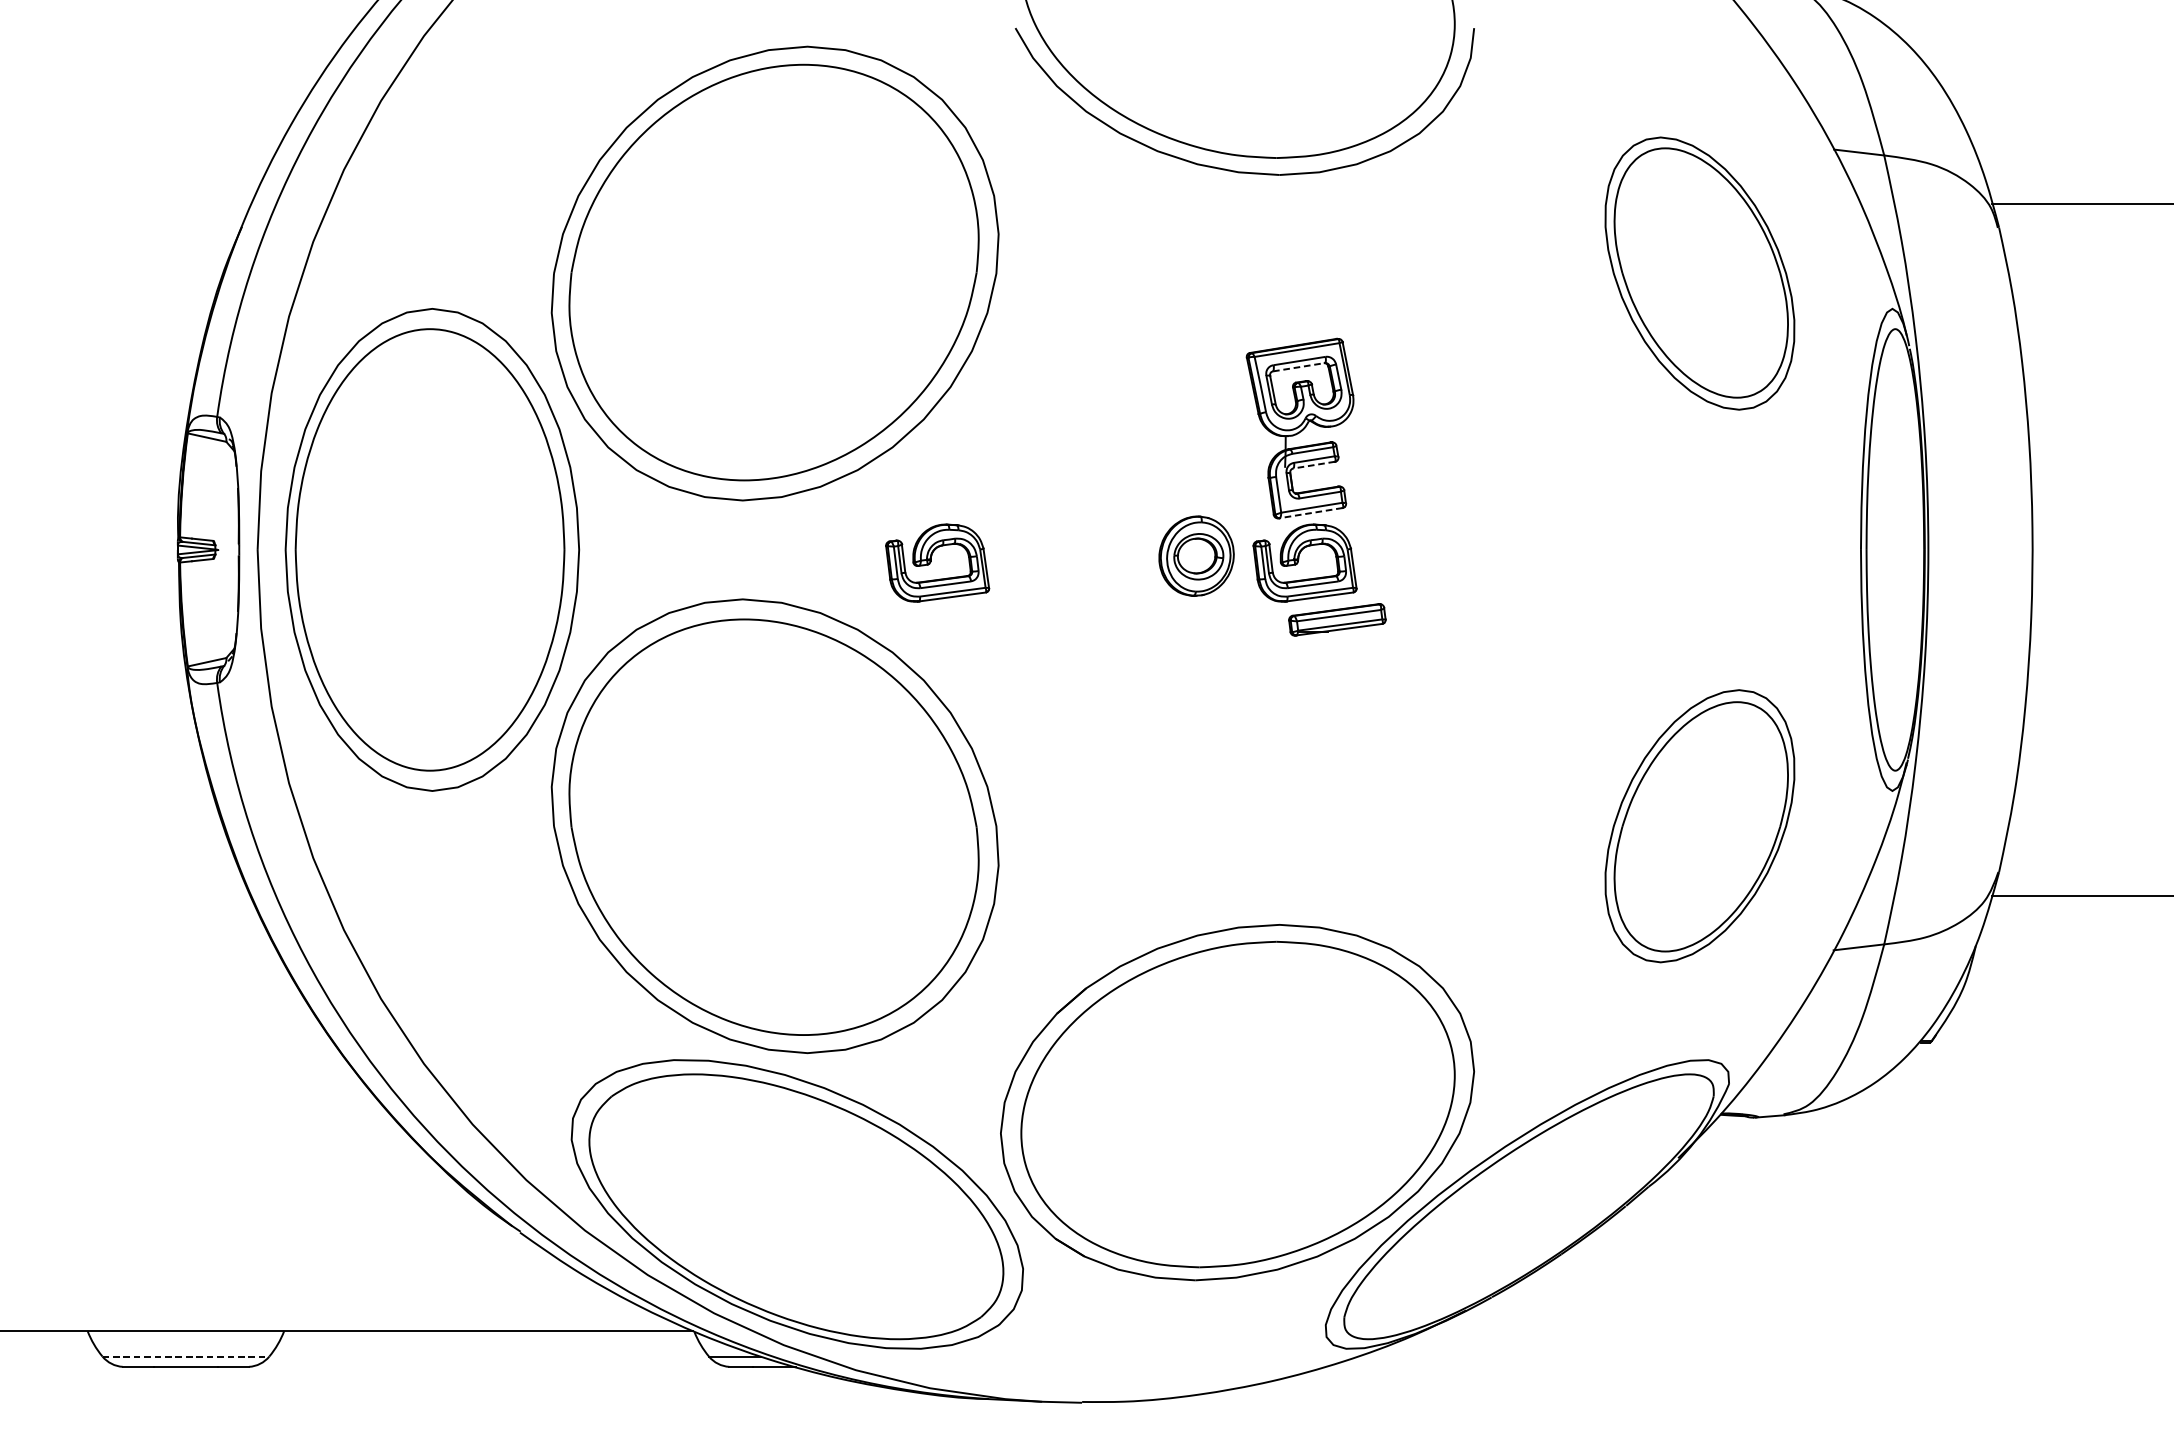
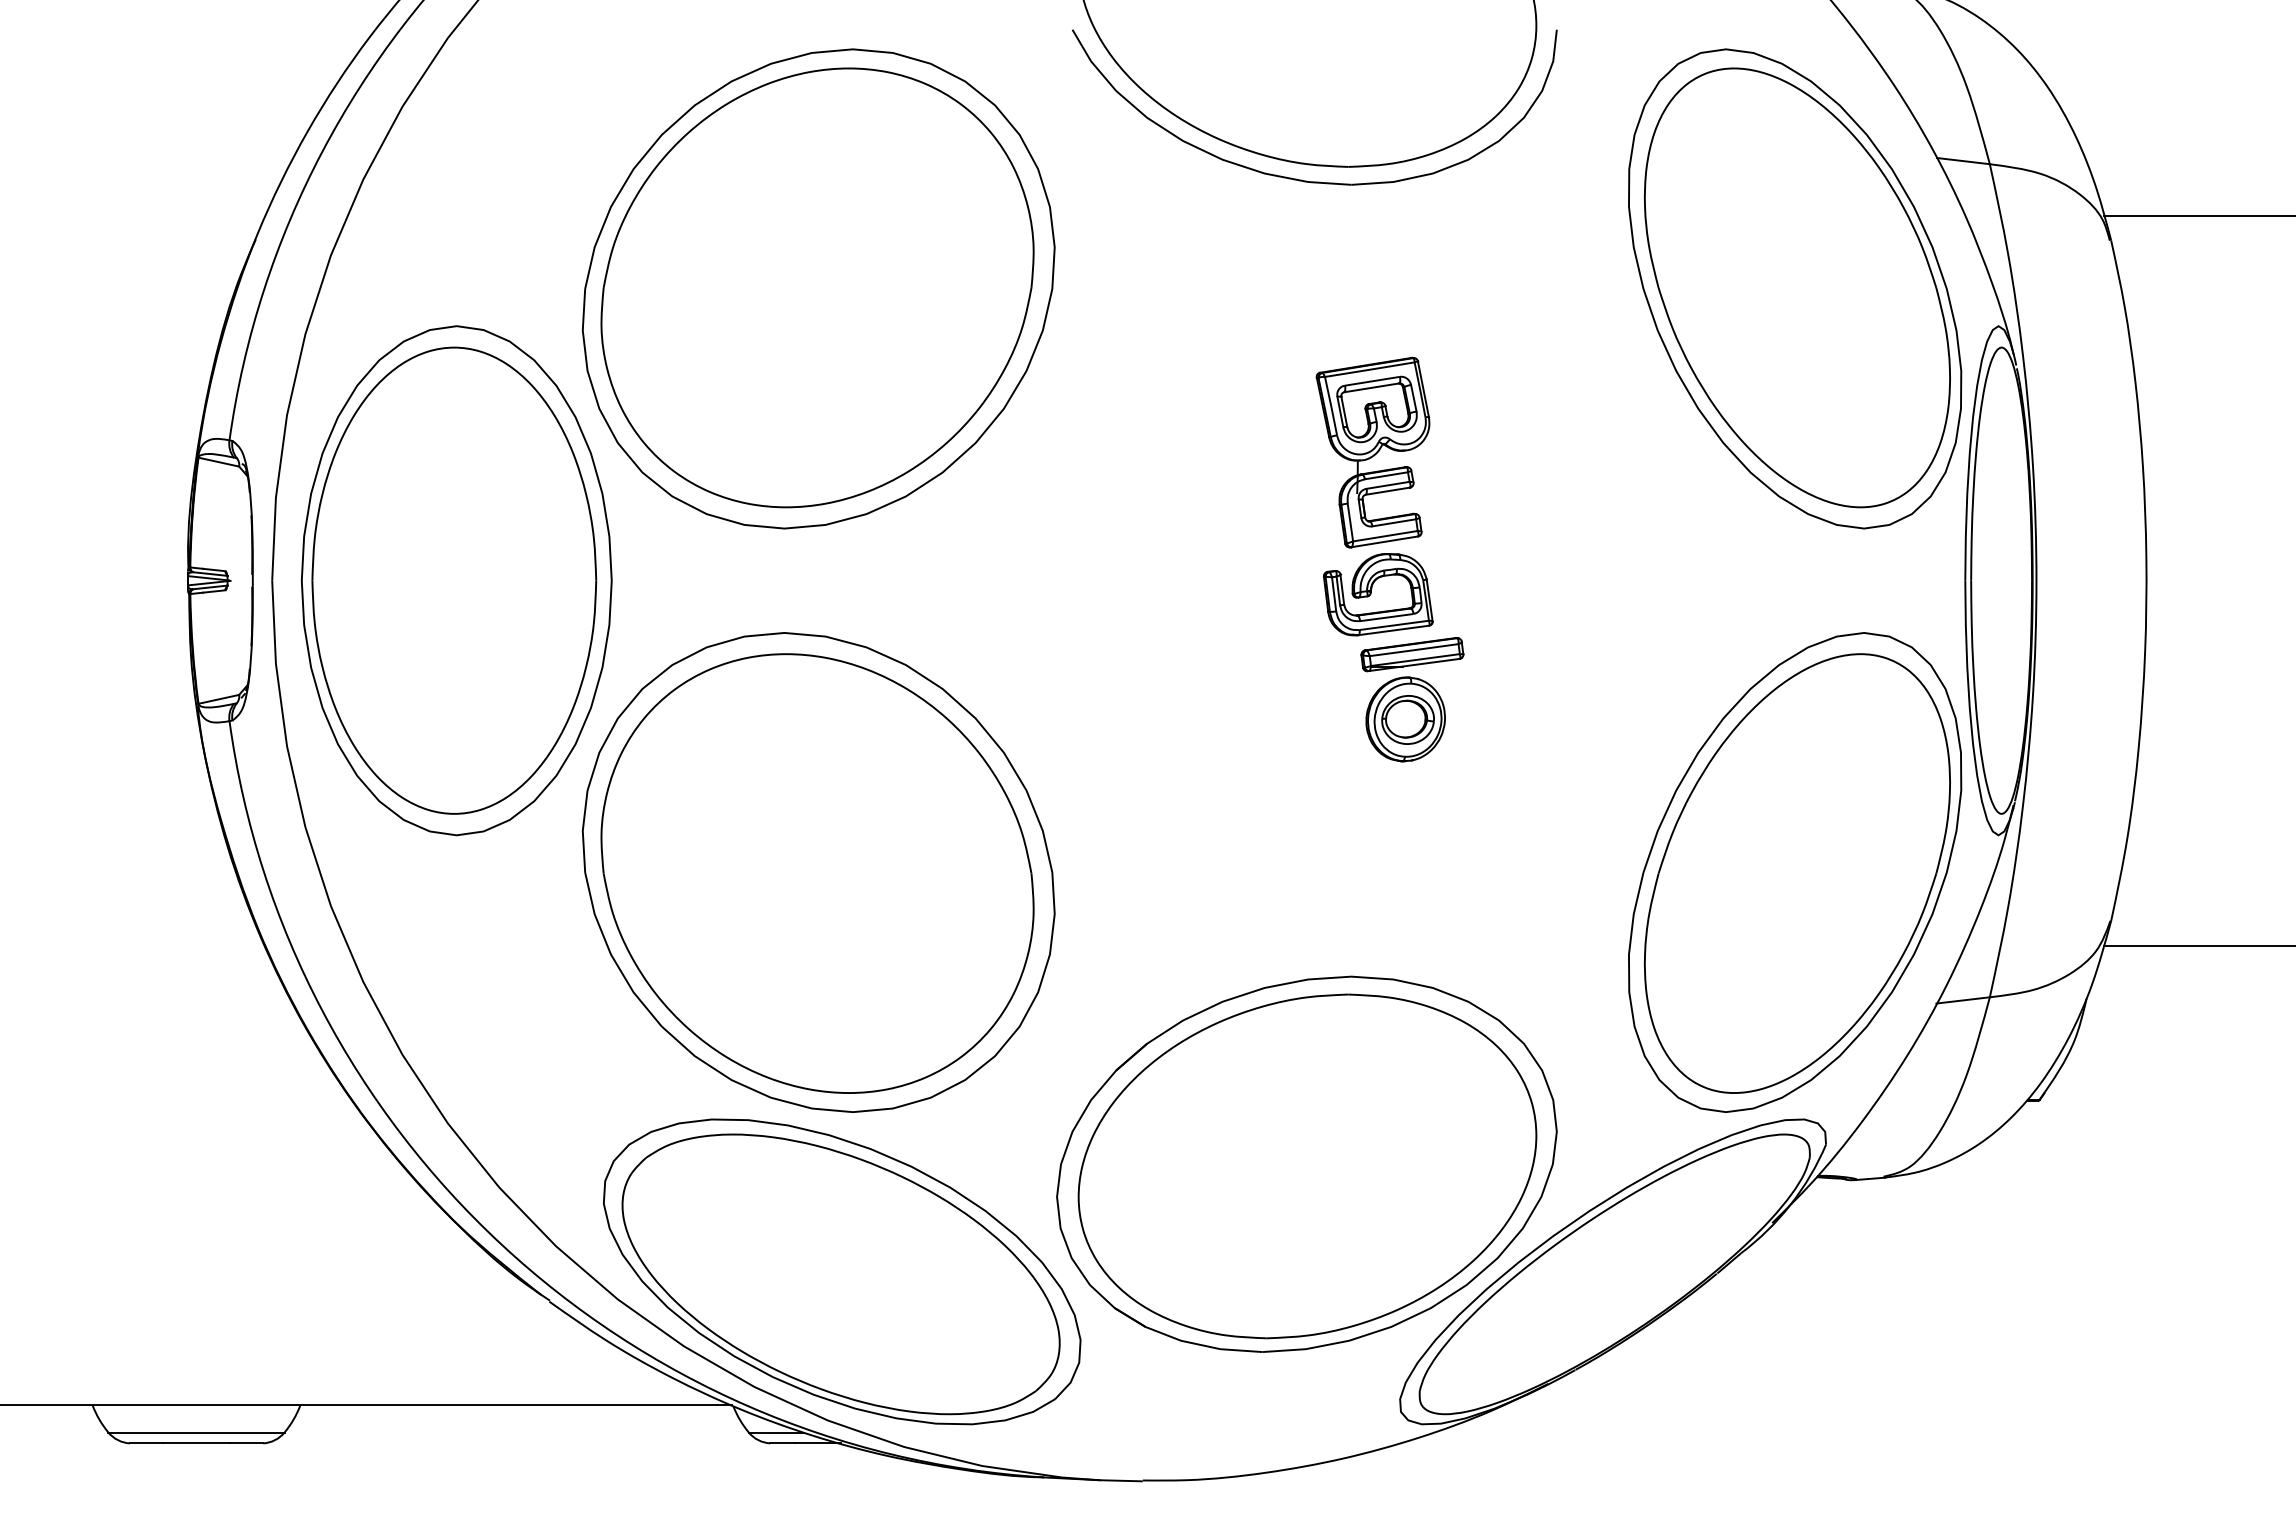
part: (1700, 273) -> (1795, 288), size x1.67
line: (1298, 366) -> (1371, 387), dashed -> solid
line: (1313, 465) -> (1387, 491), dashed -> solid
line: (1310, 512) -> (1384, 541), dashed -> solid
part: (1196, 556) -> (1405, 719), moved
part: (931, 562) -> (983, 594), removed
part: (1700, 826) -> (1795, 872), size x1.67
line: (186, 1356) -> (197, 1432), dashed -> solid

